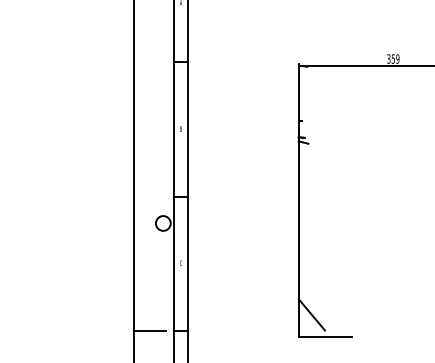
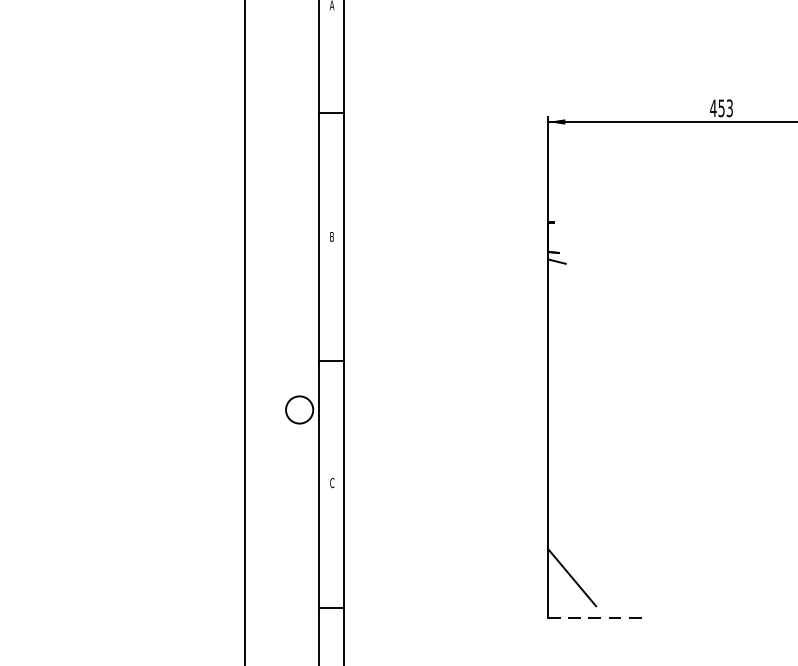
text: (393, 58) -> (721, 107), 359 -> 453
line: (149, 331) -> (274, 608), removed
line: (325, 336) -> (597, 617), solid -> dashed

